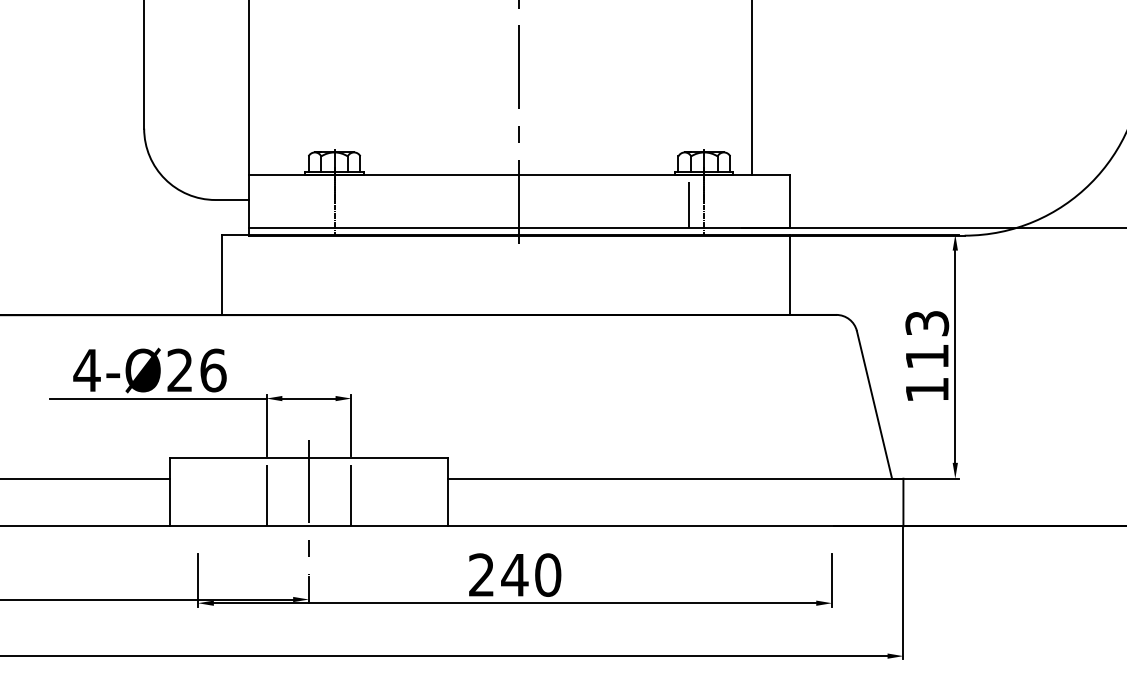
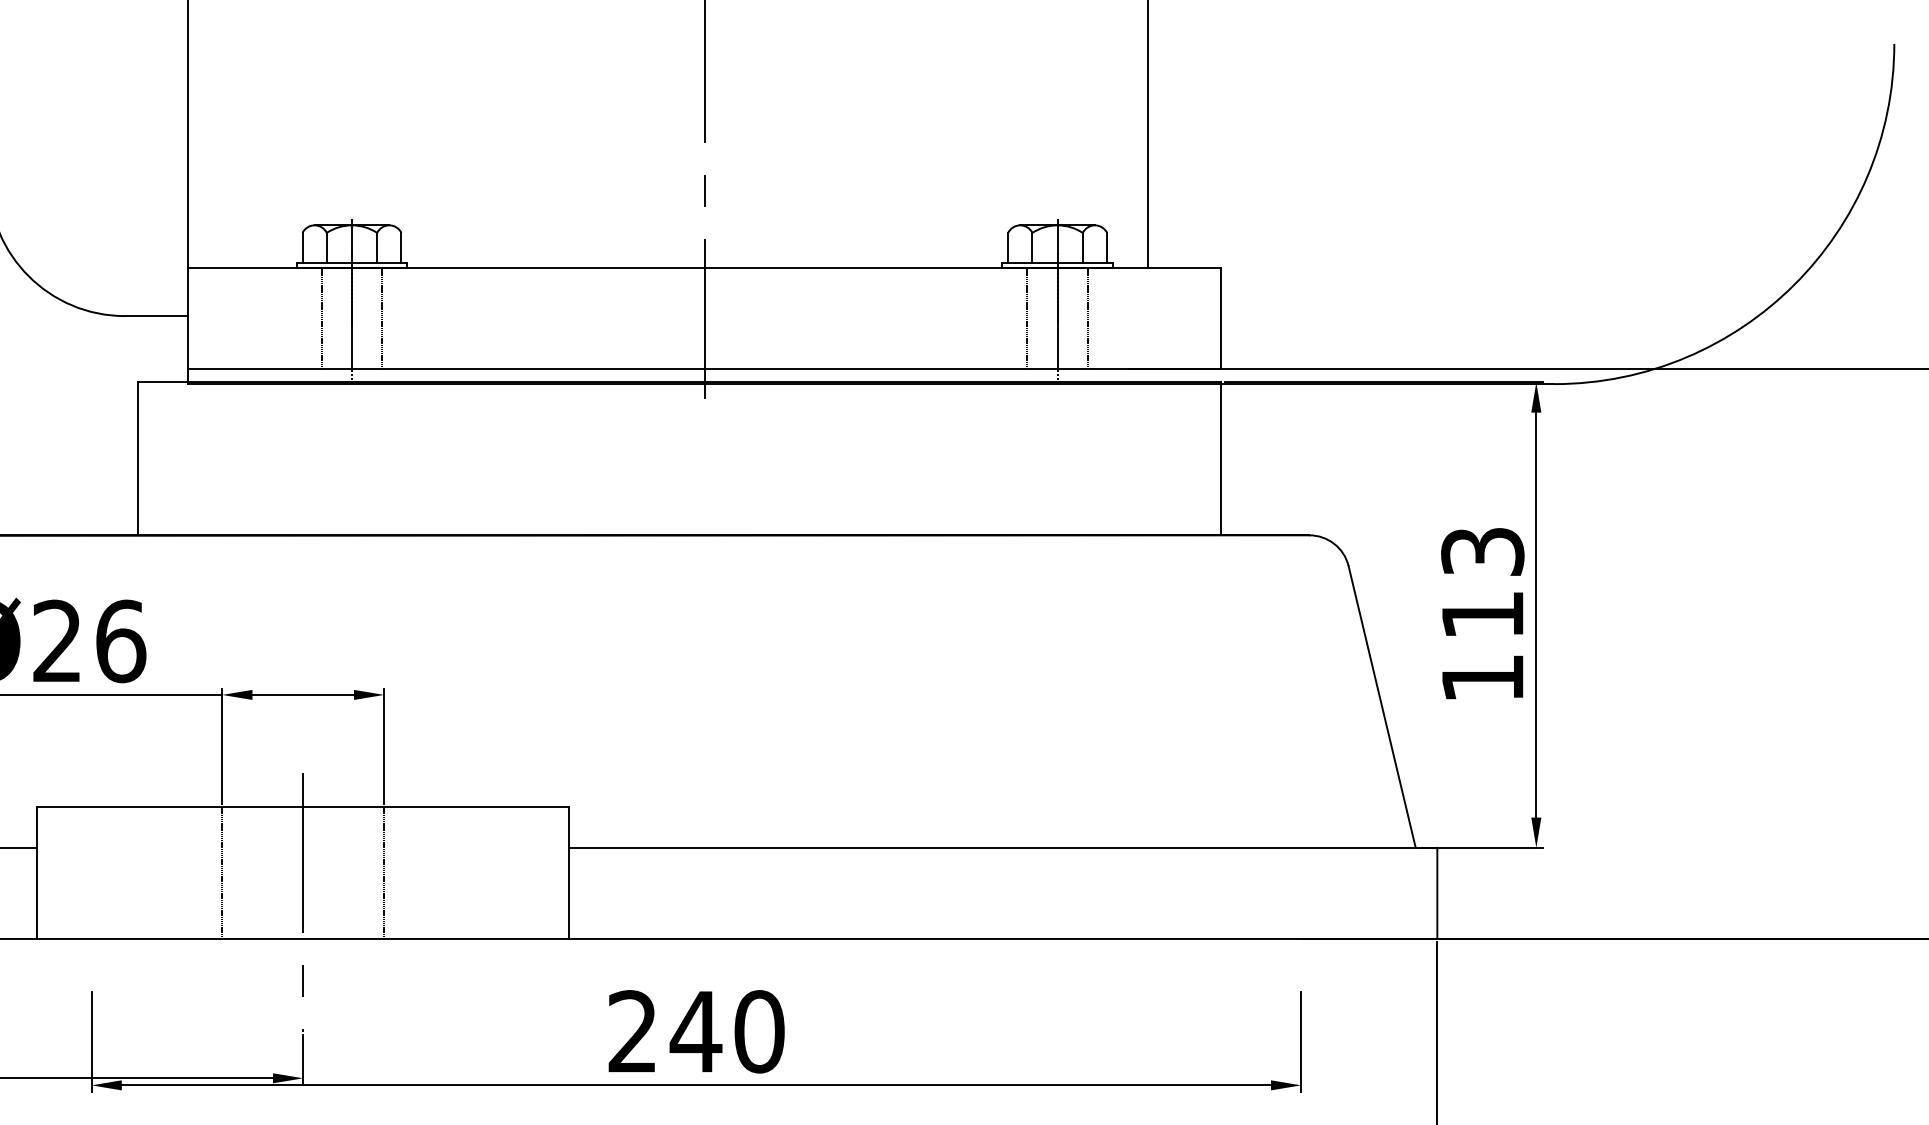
line: (318, 200) -> (321, 317), added
line: (350, 200) -> (382, 317), added
line: (720, 200) -> (1088, 317), added

